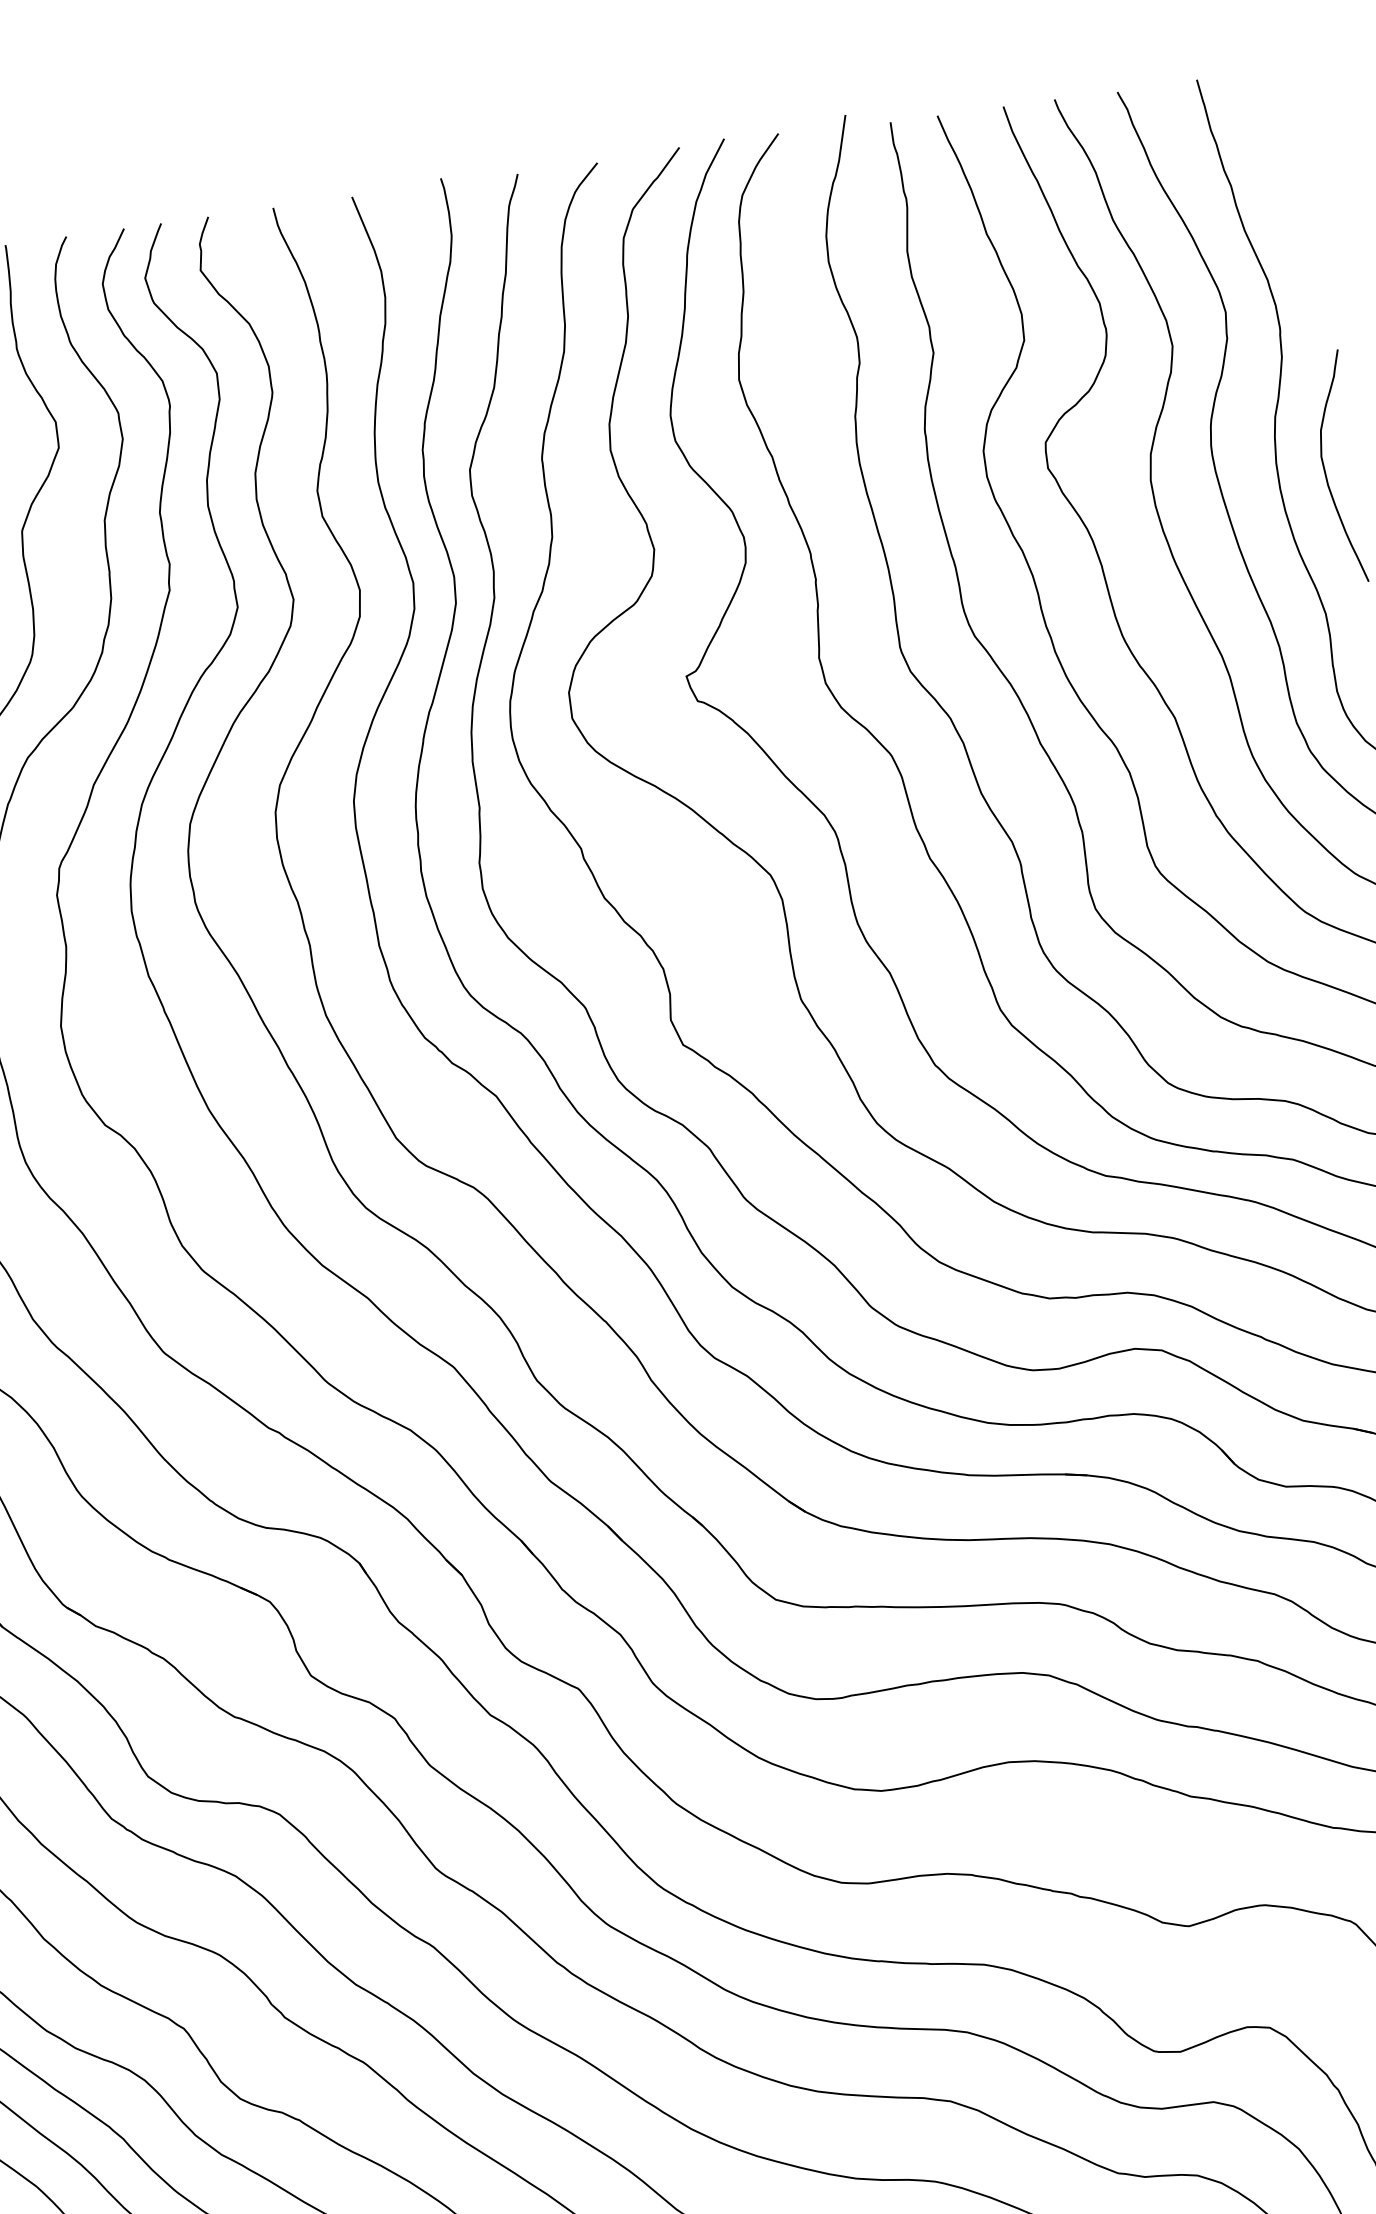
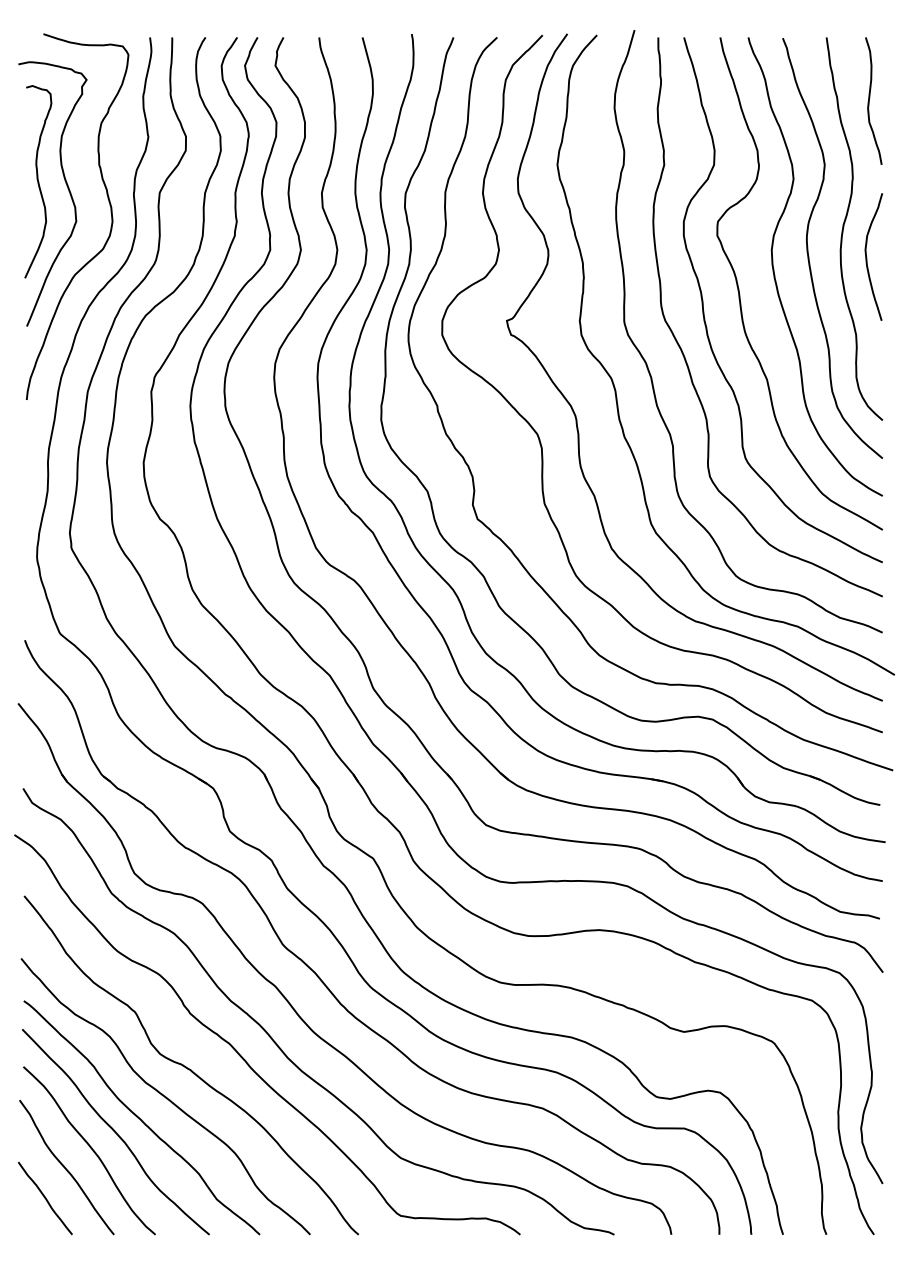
curve: (1292, 179) -> (870, 98), added

